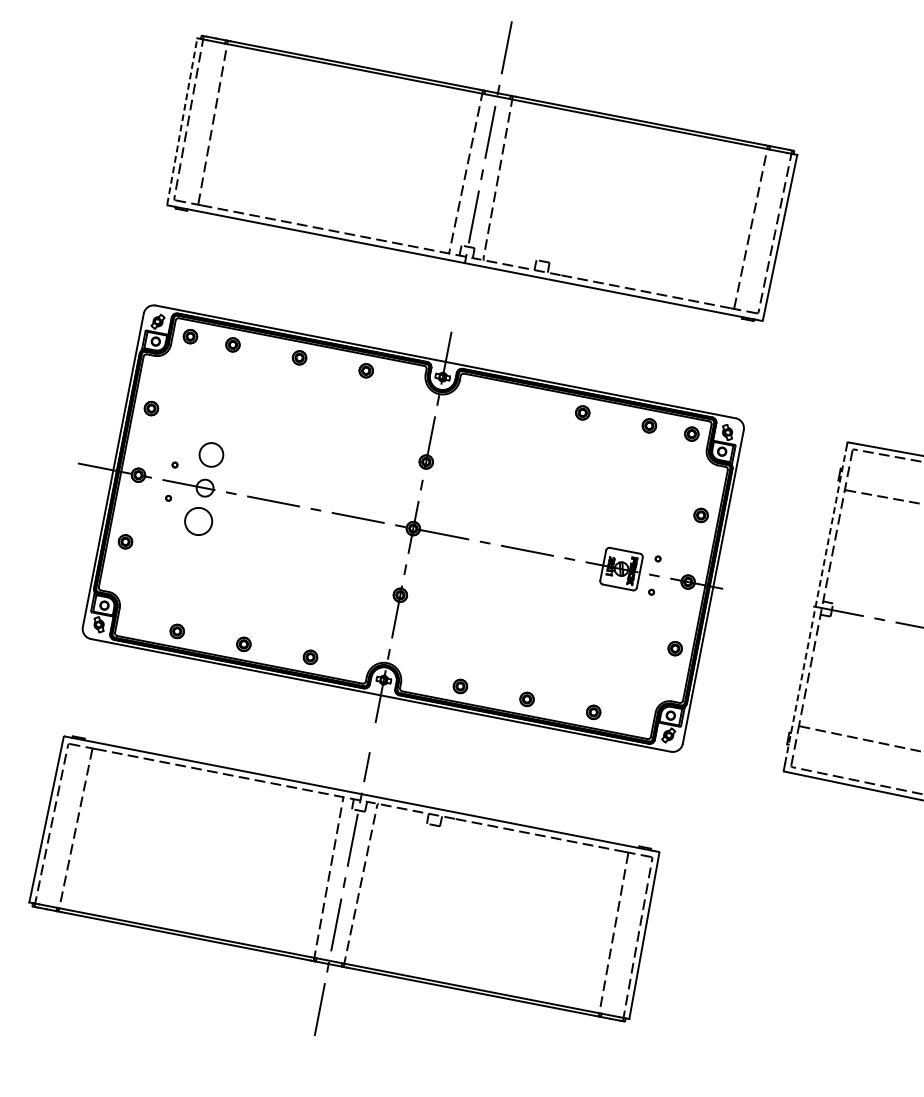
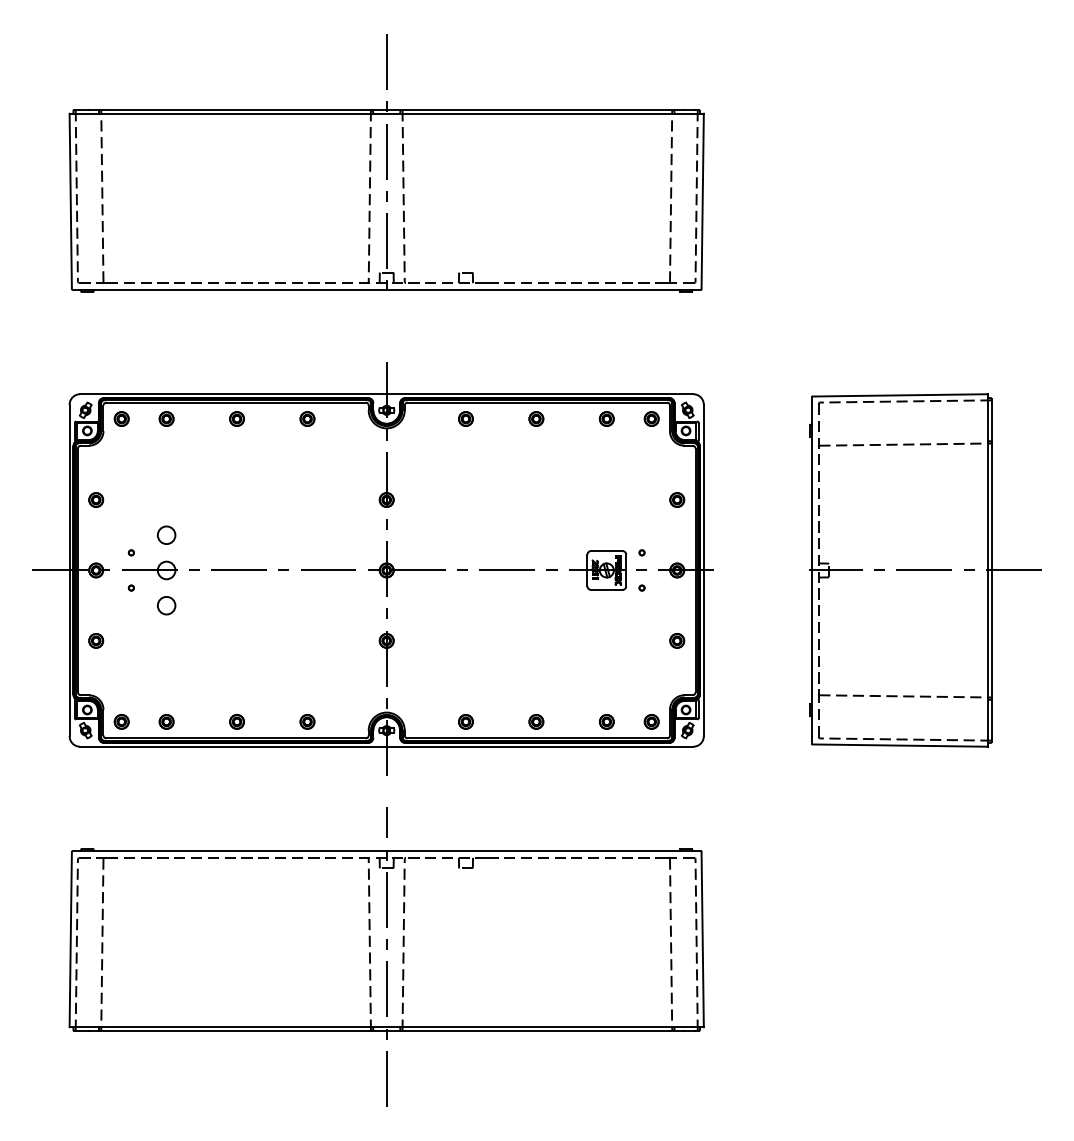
line: (182, 121) -> (70, 201), dashed -> solid
part: (515, 399) -> (465, 418), added
circle: (211, 454) -> (166, 534), size x0.71
circle: (198, 521) -> (166, 605), size x0.62
line: (815, 606) -> (811, 570), dashed -> solid
part: (134, 622) -> (121, 721), added
part: (636, 720) -> (651, 721), added

